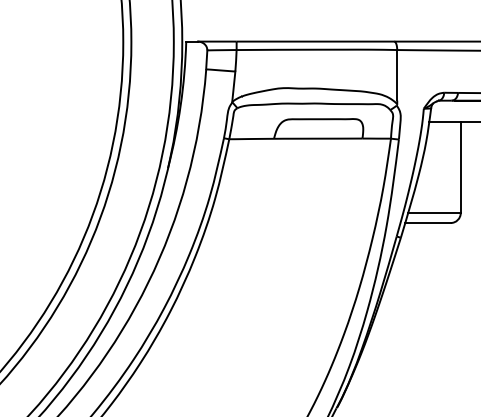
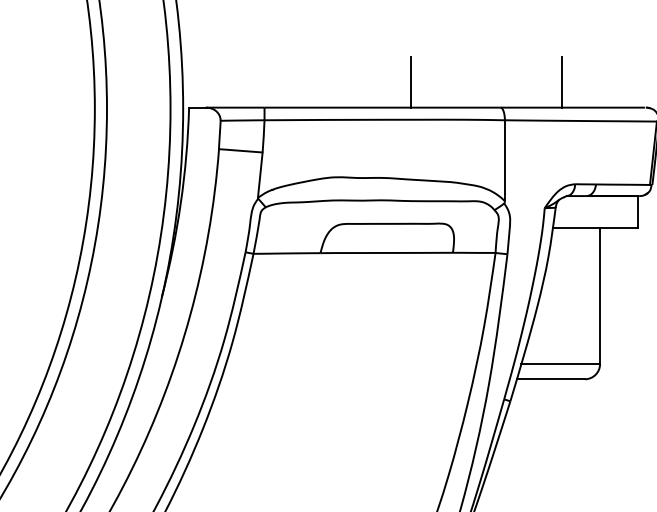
line: (334, 24) -> (411, 82), added
line: (435, 24) -> (562, 82), added

